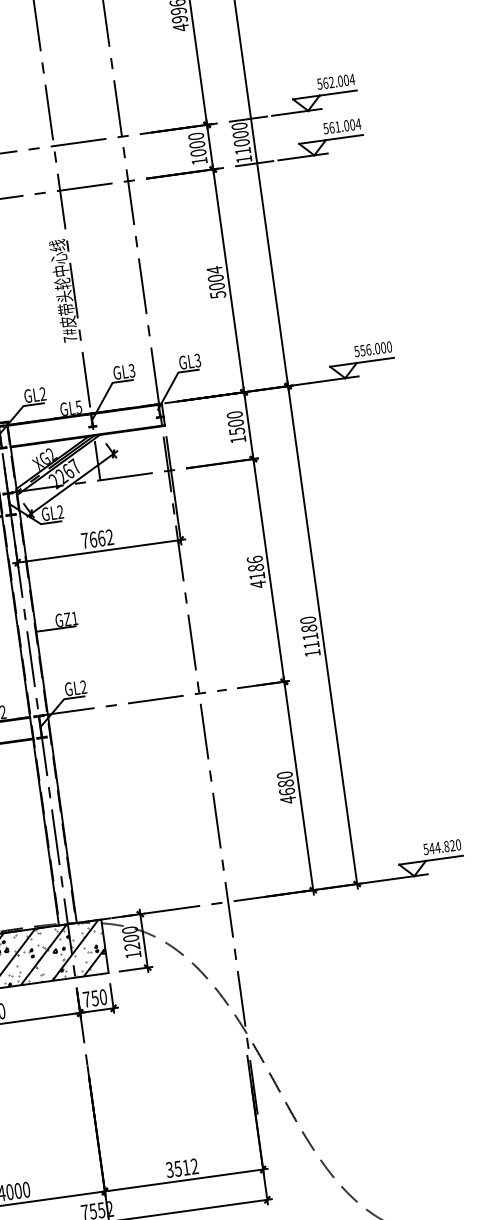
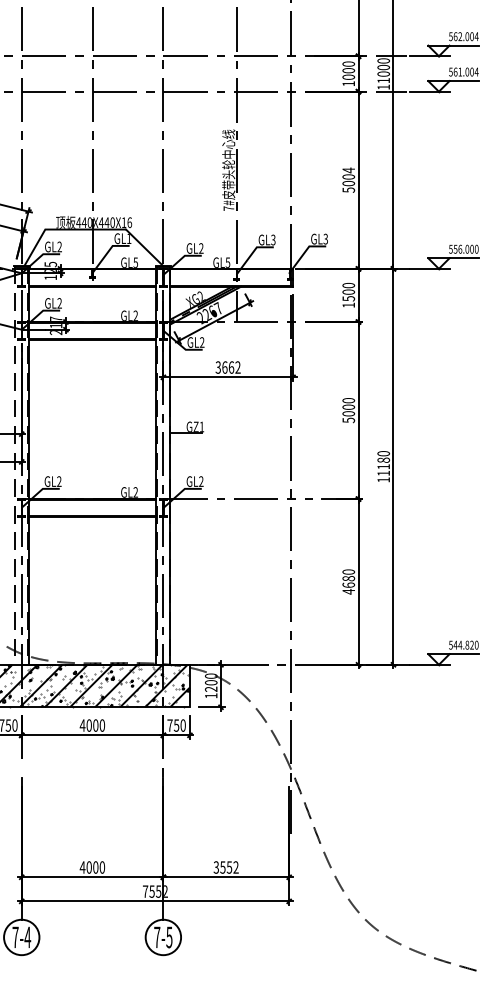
text: (84, 540) -> (217, 367), 7662 -> 3662
text: (256, 572) -> (348, 410), 4186 -> 5000
text: (186, 1167) -> (229, 867), 3512 -> 3552

